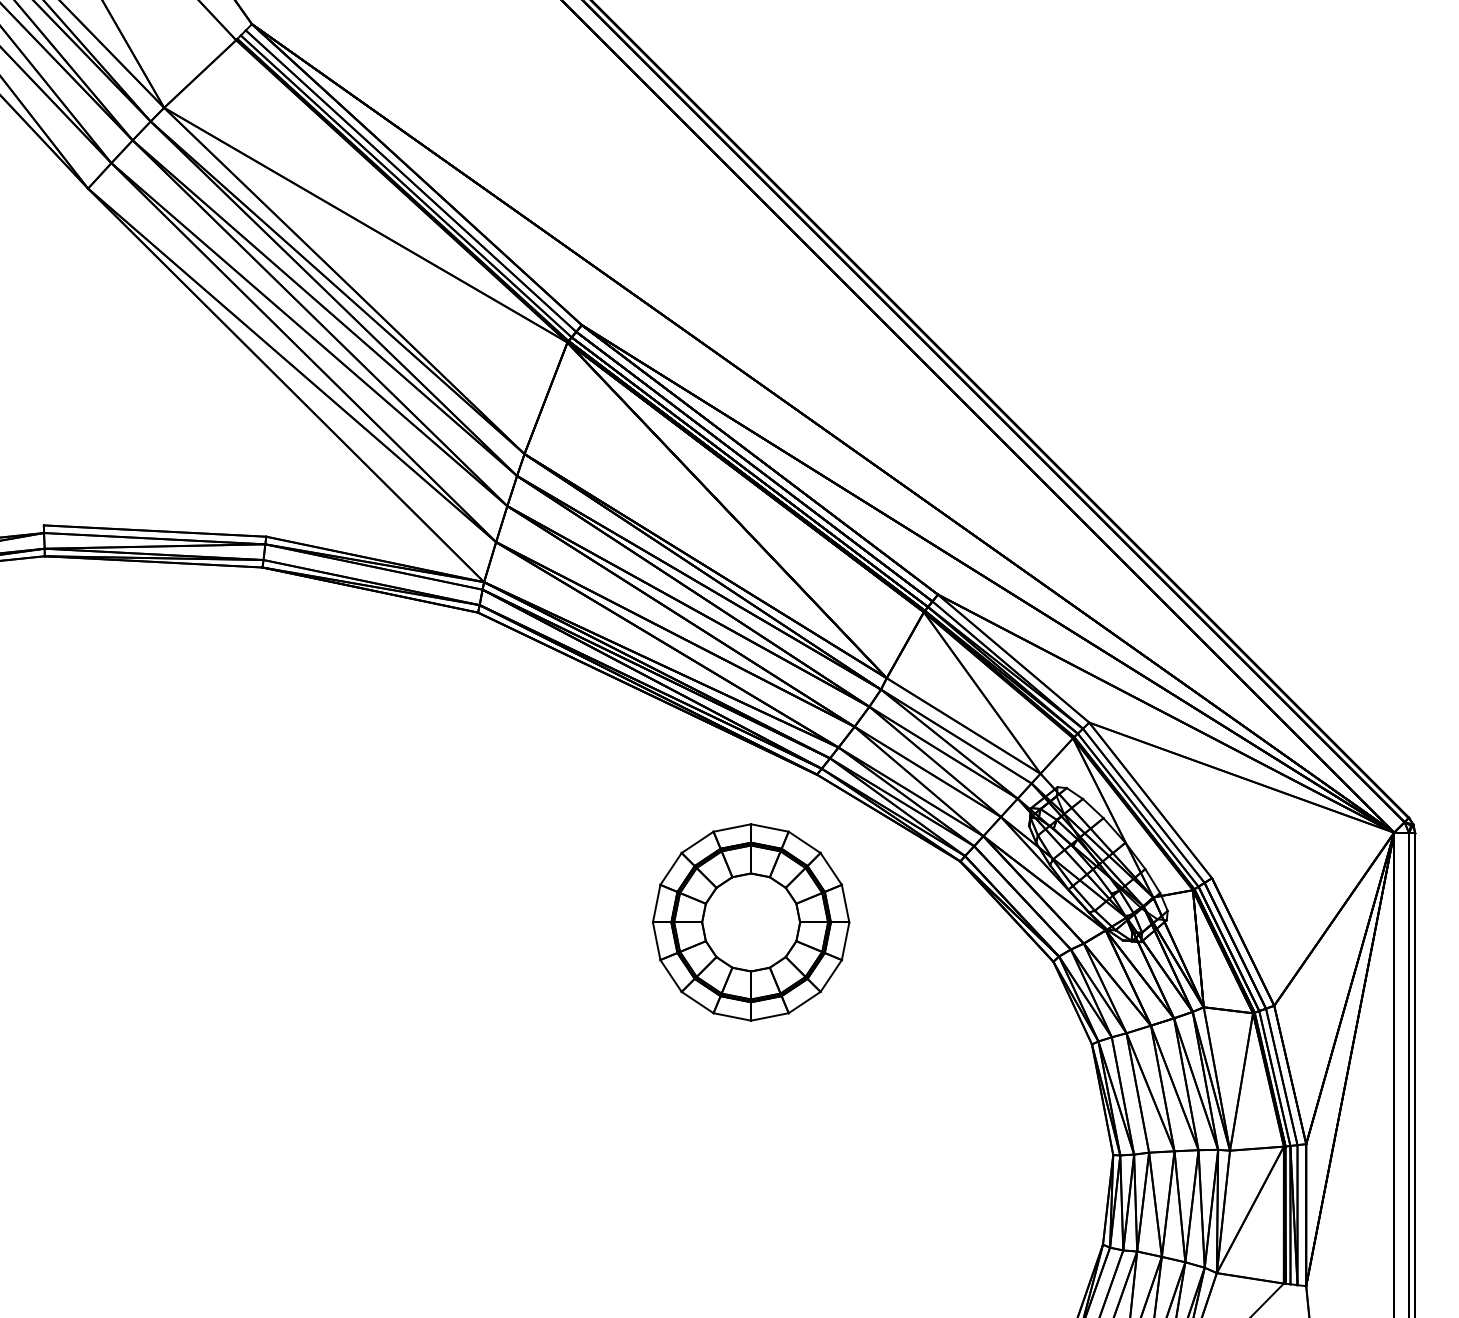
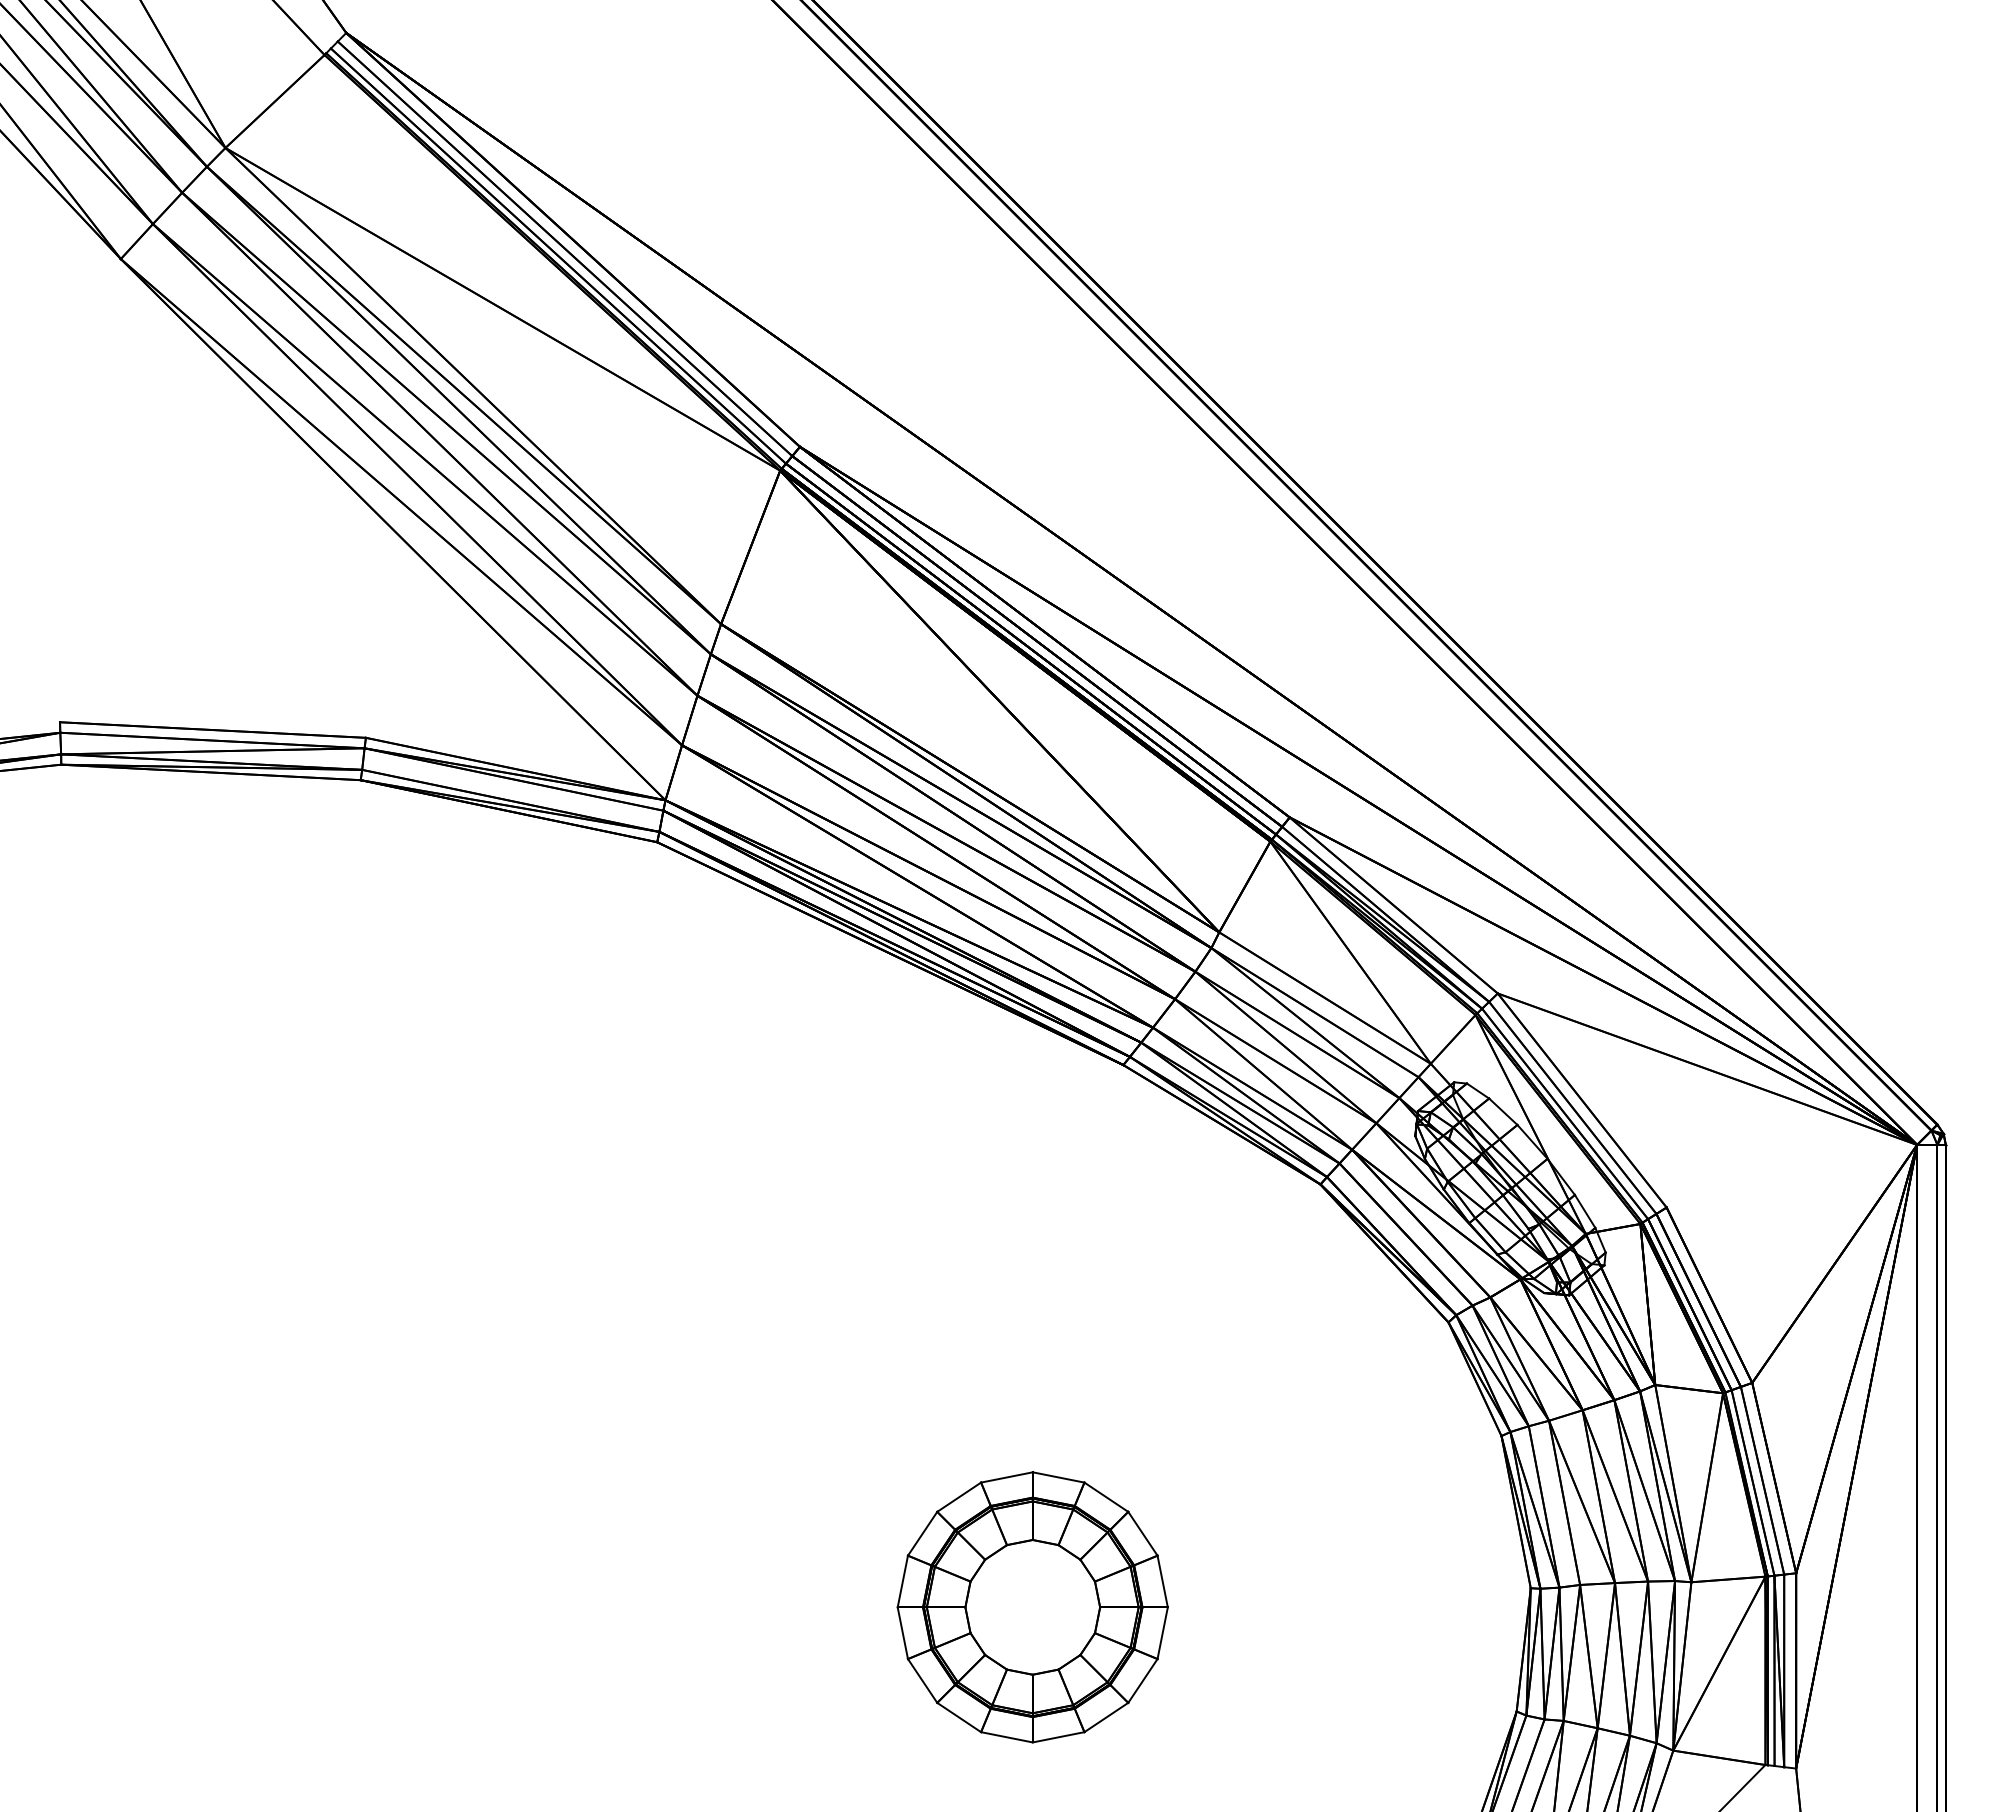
part: (750, 922) -> (1032, 1607), moved

